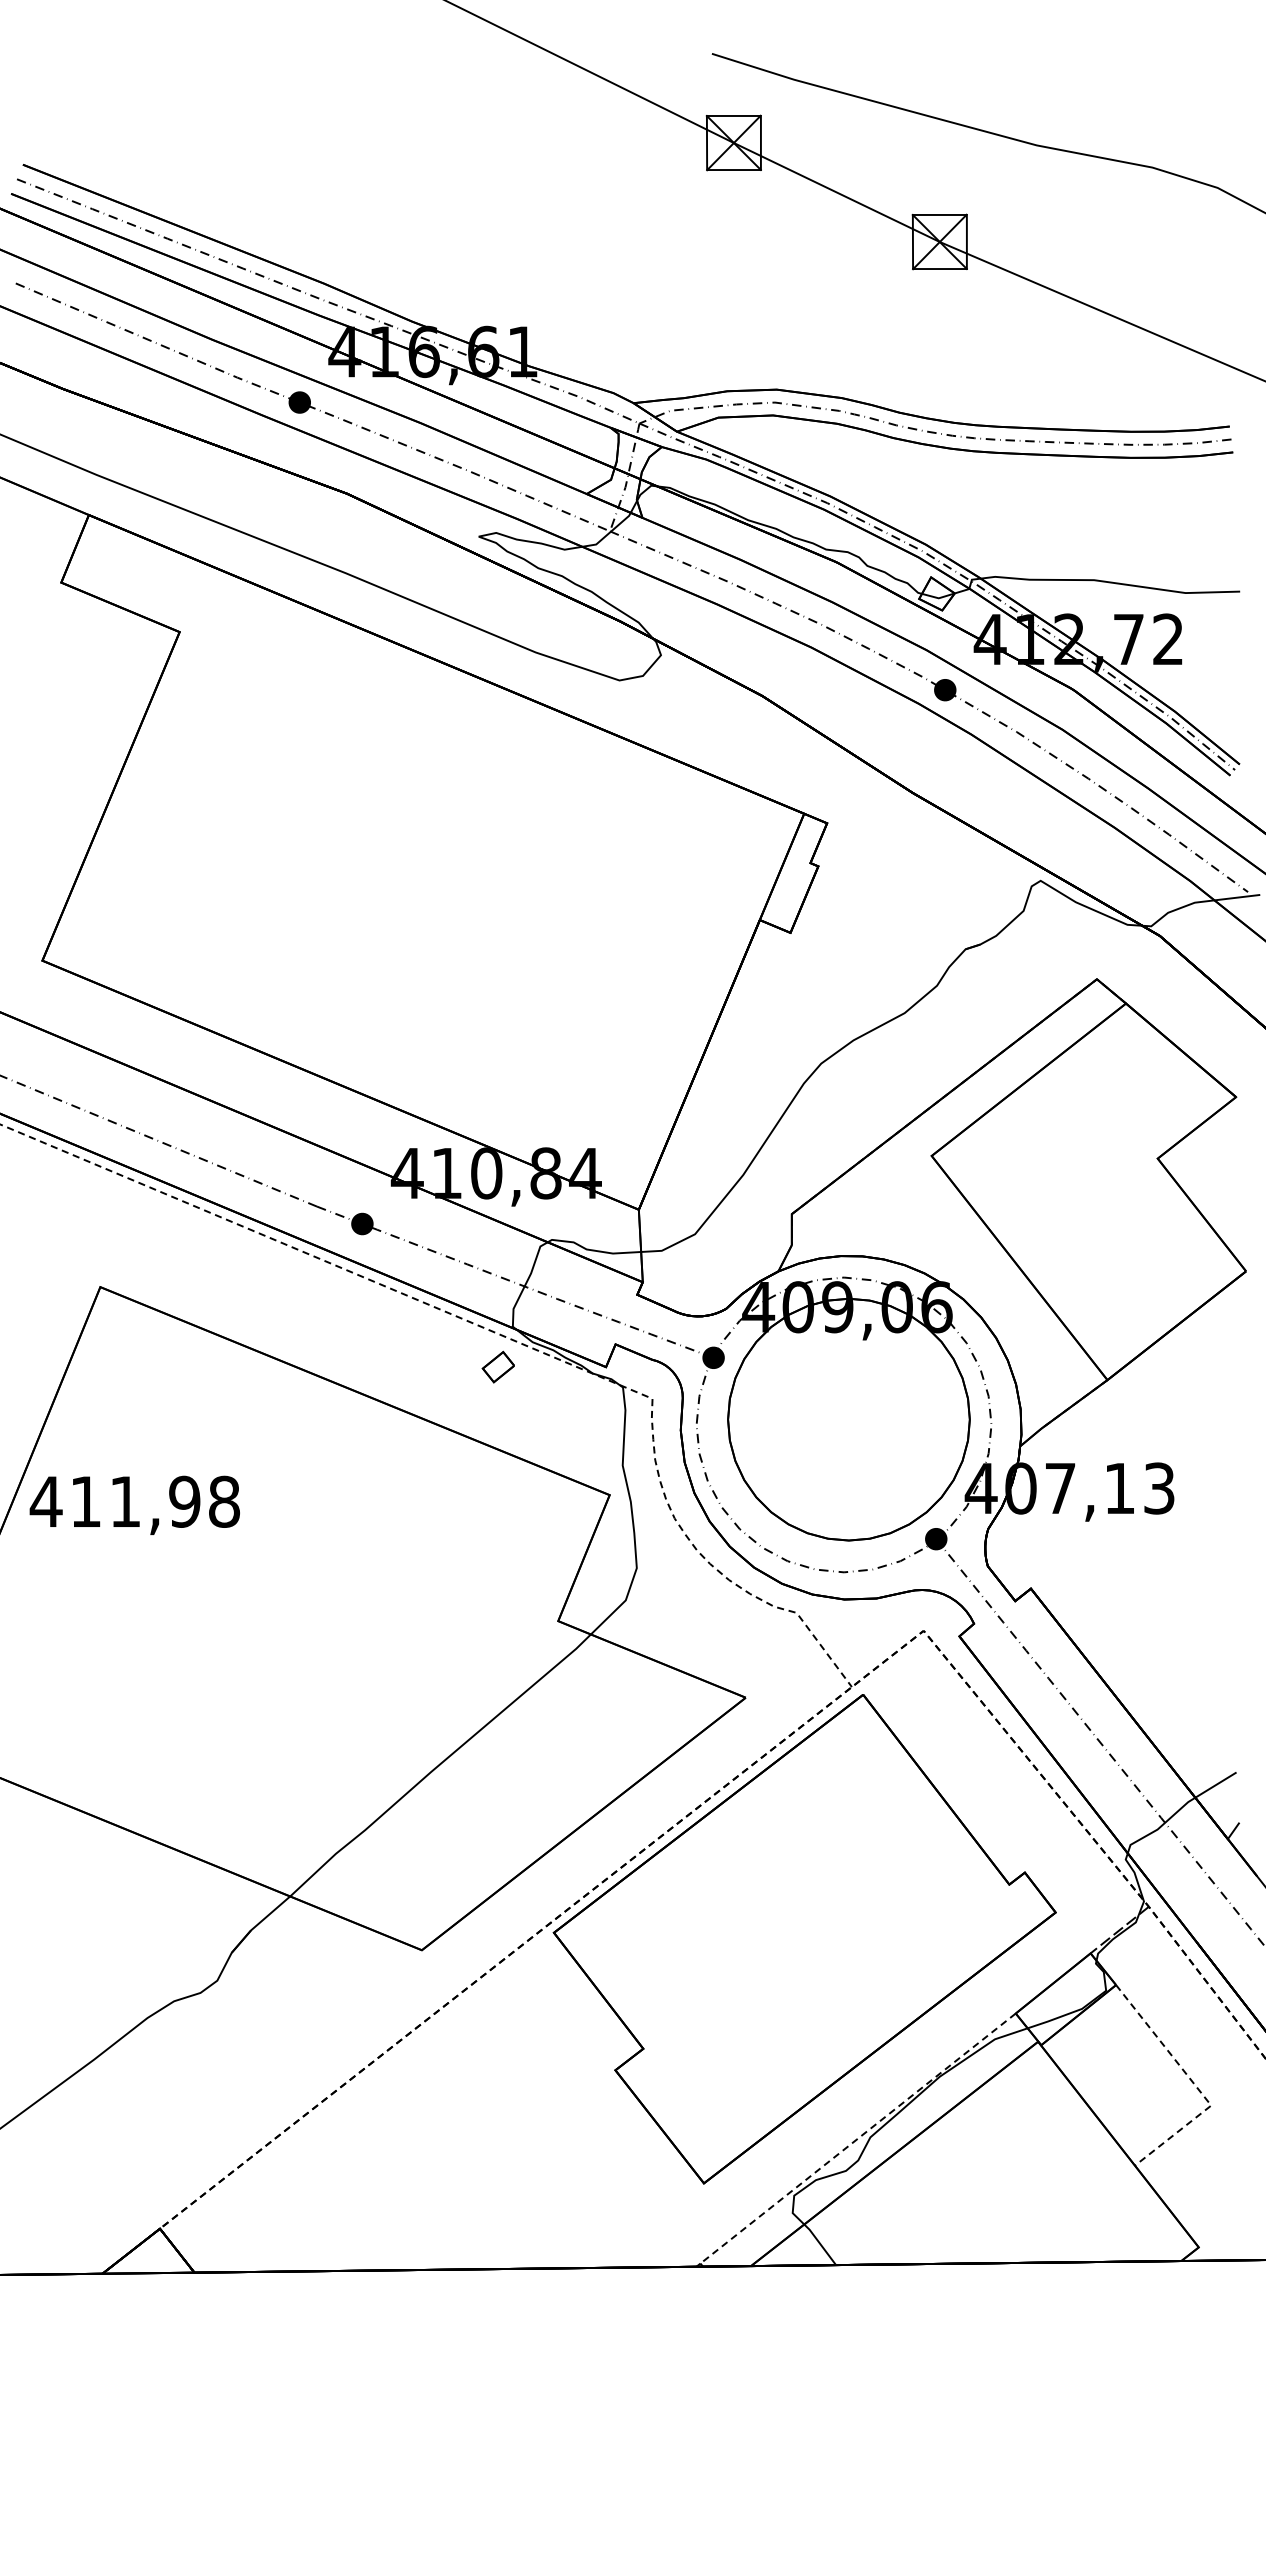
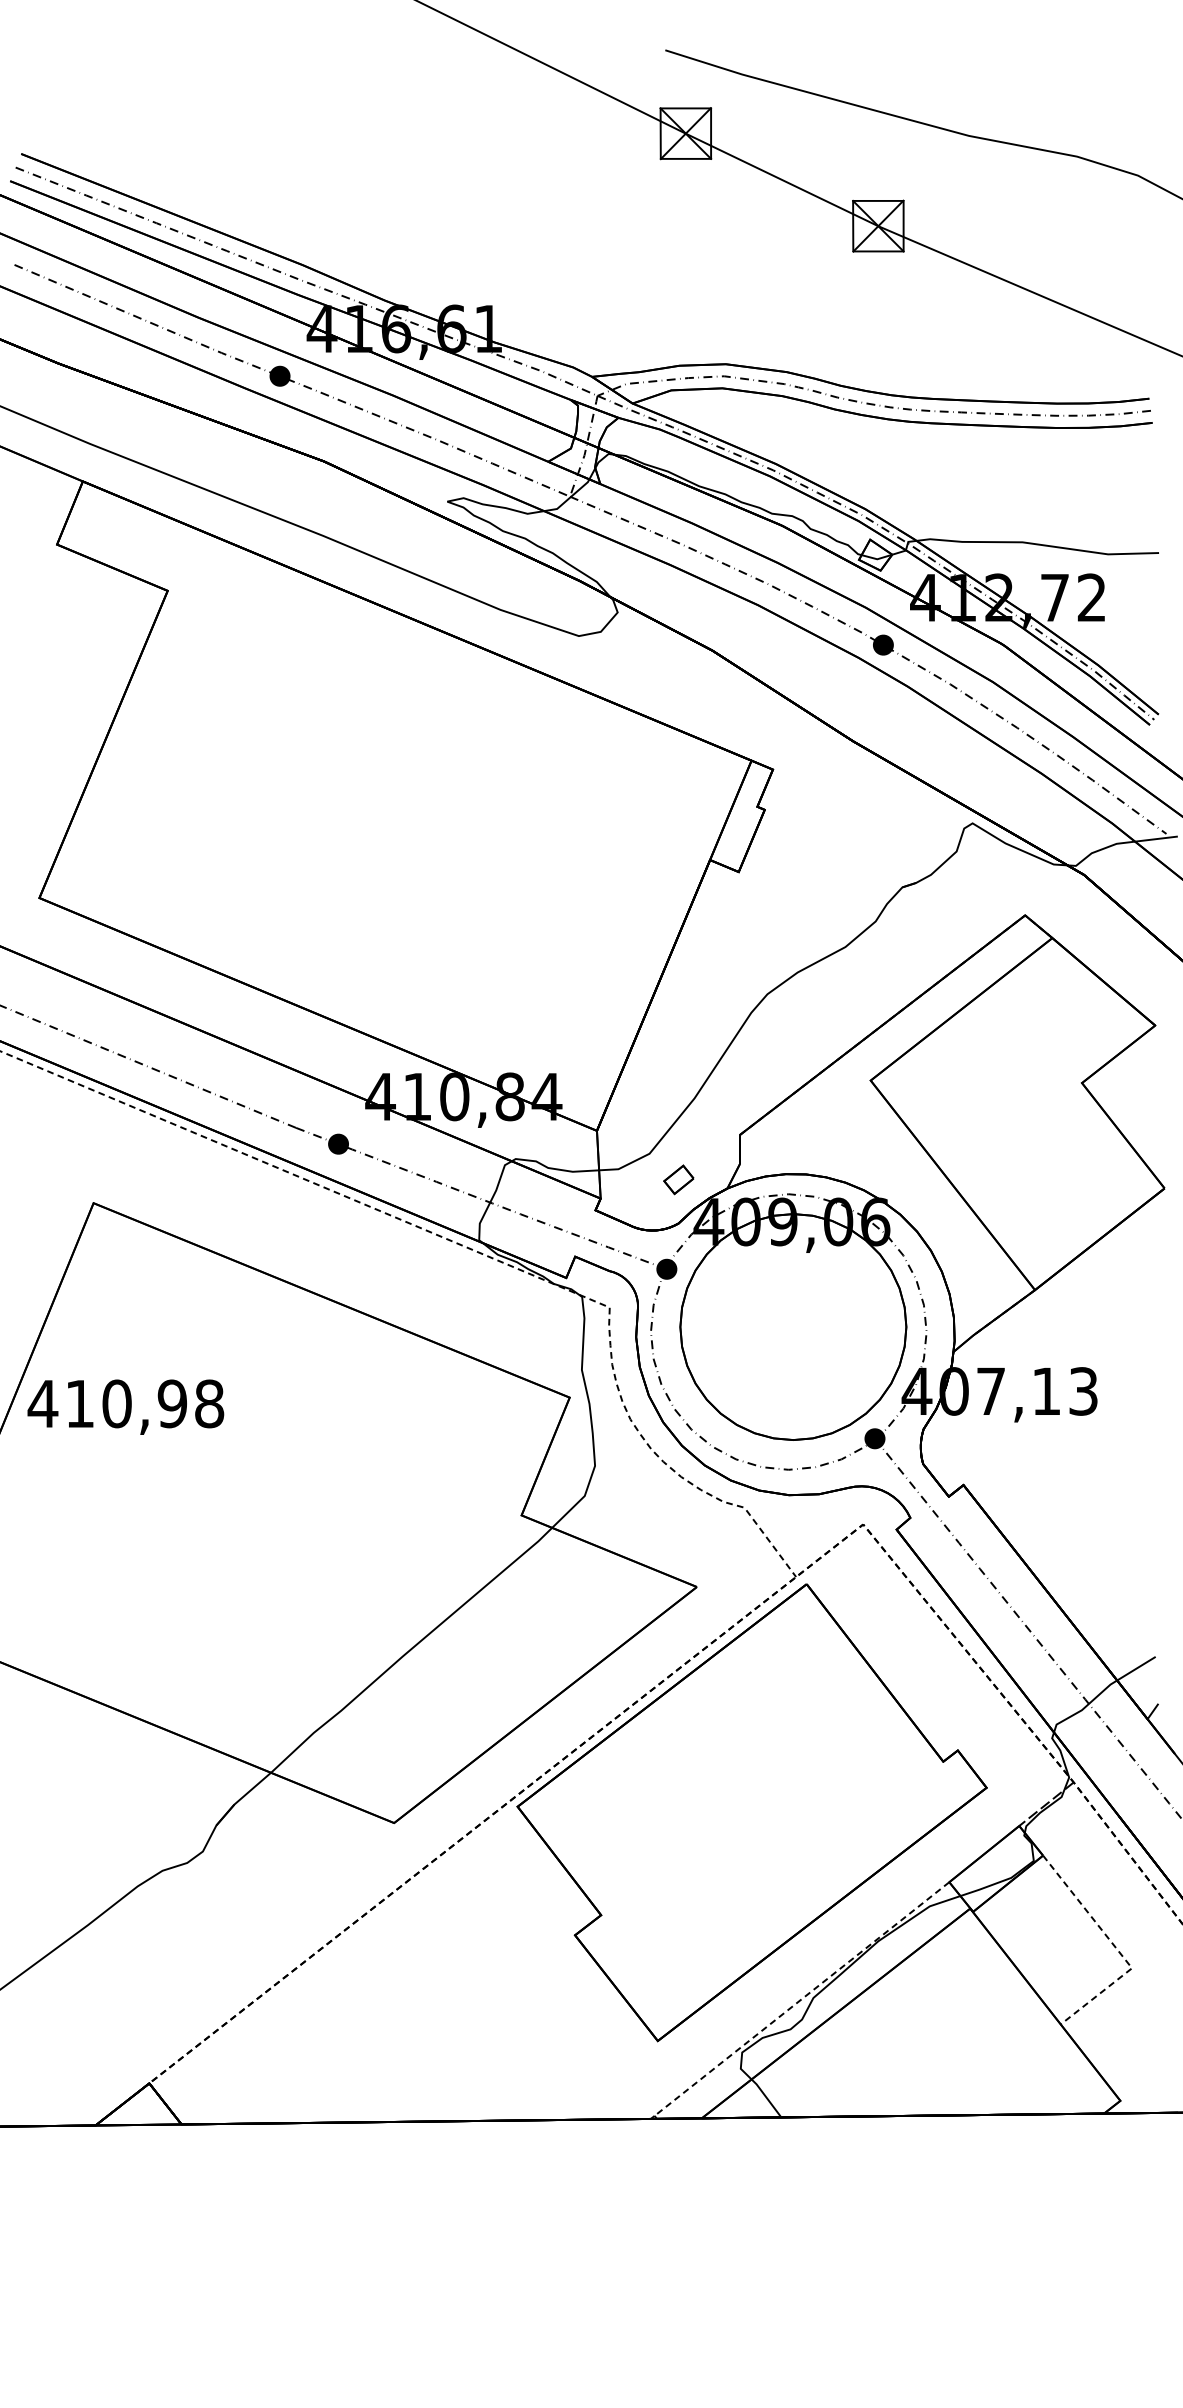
part: (497, 1366) -> (677, 1179), moved
text: (125, 1501) -> (117, 1403), 411,98 -> 410,98

